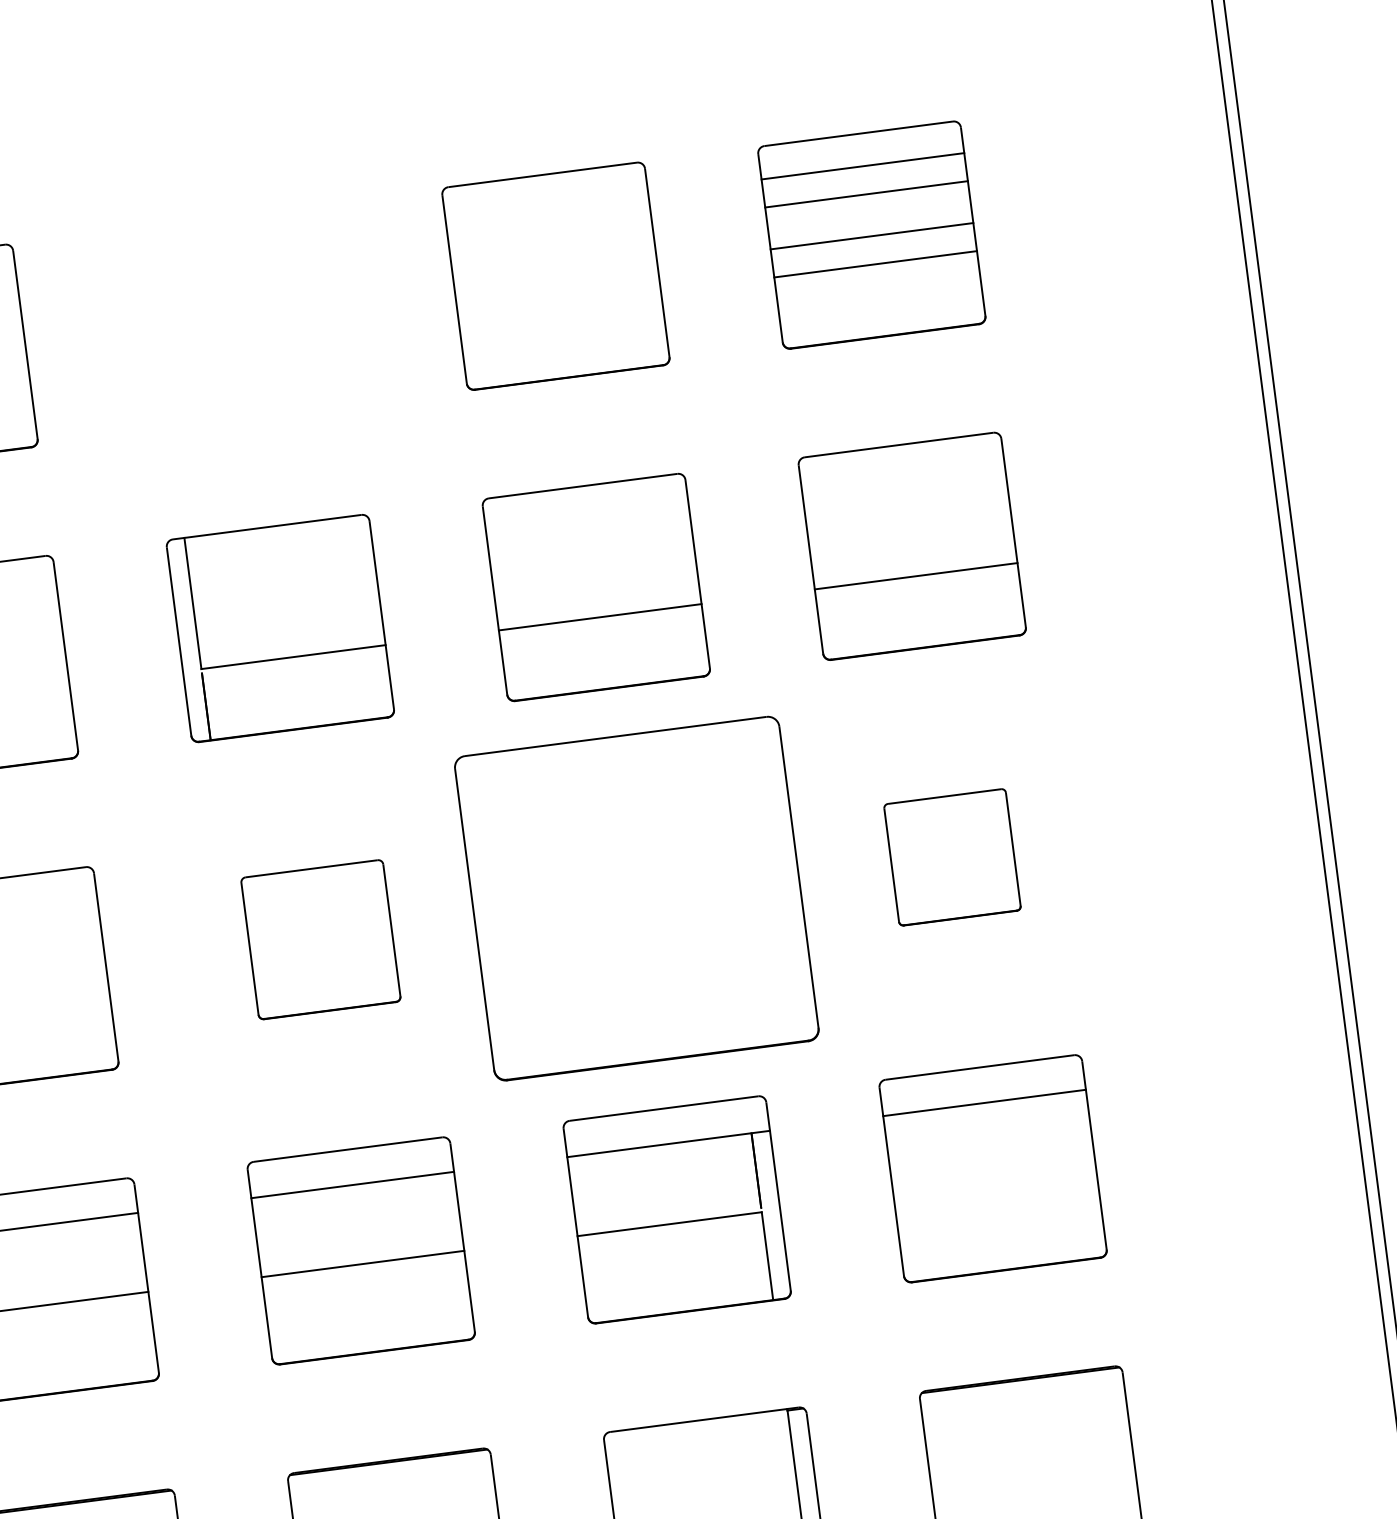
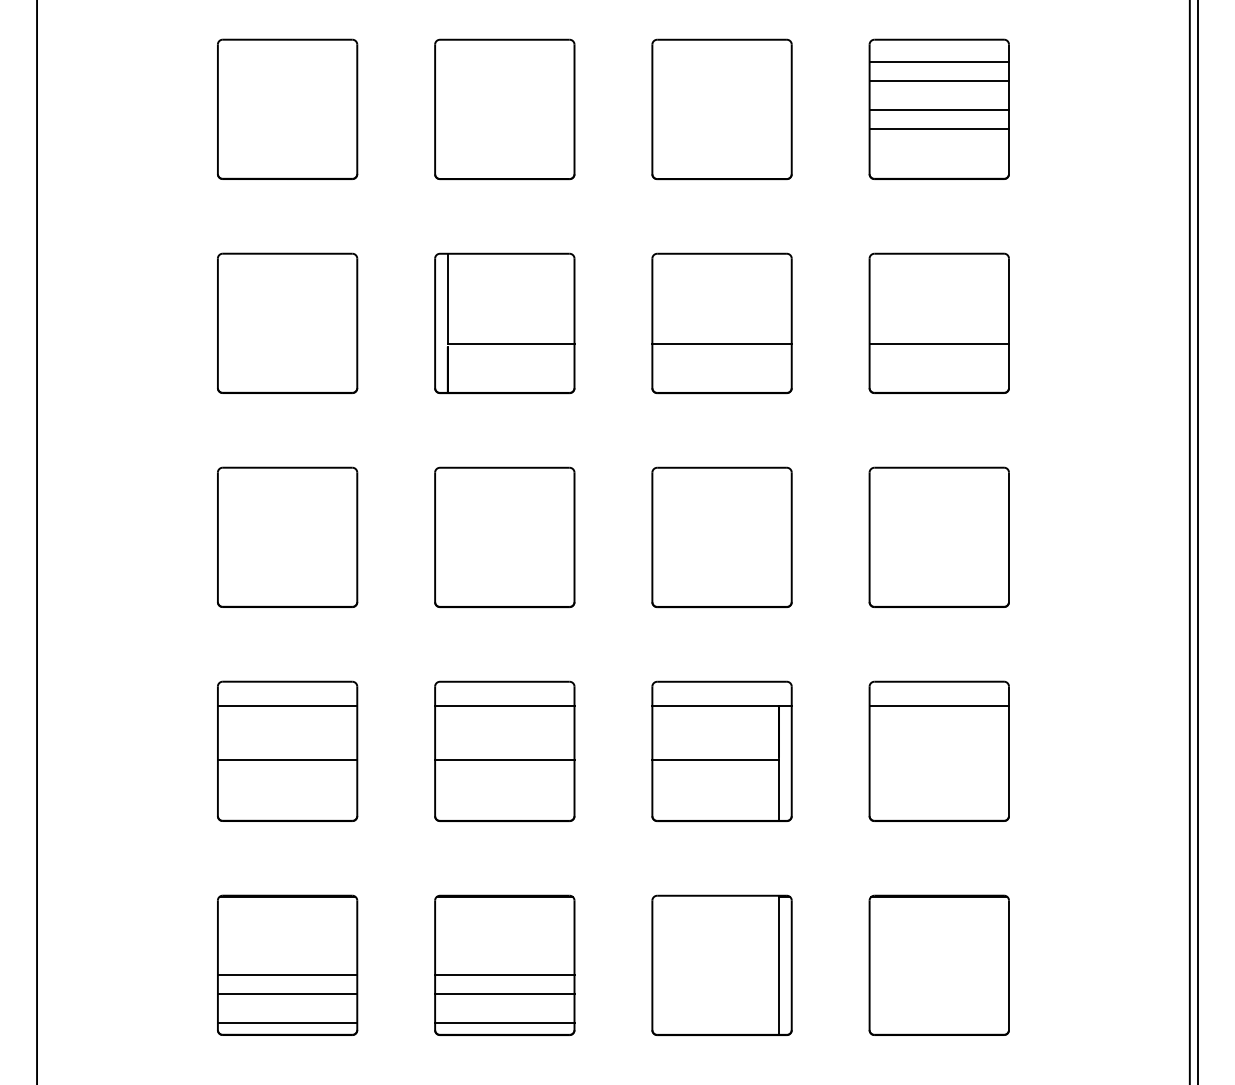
part: (239, 317) -> (504, 109), added
part: (951, 856) -> (938, 536), size x1.67
part: (635, 898) -> (721, 537), size x0.62
part: (320, 939) -> (504, 537), size x1.43

